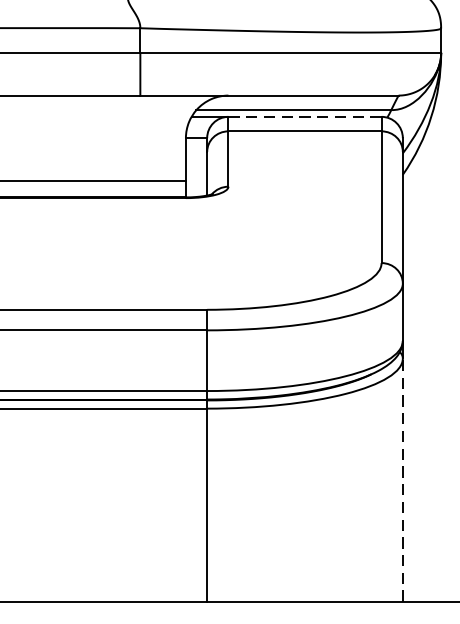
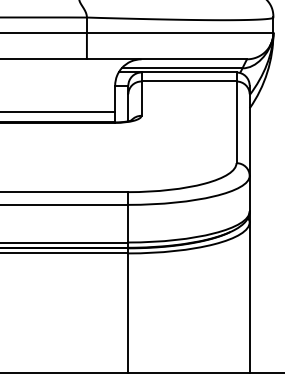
line: (304, 116) -> (188, 72), dashed -> solid
line: (402, 479) -> (249, 297), dashed -> solid

